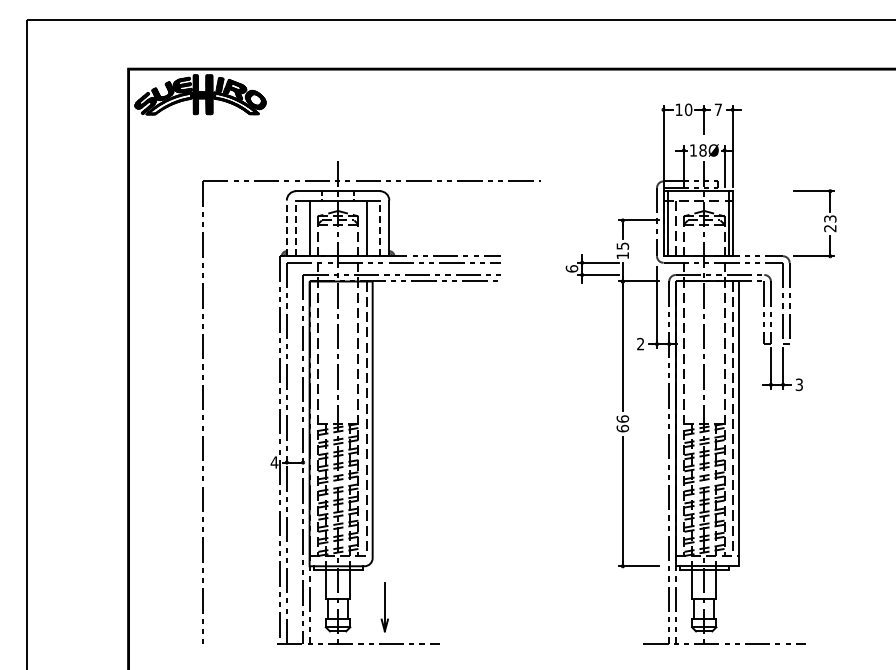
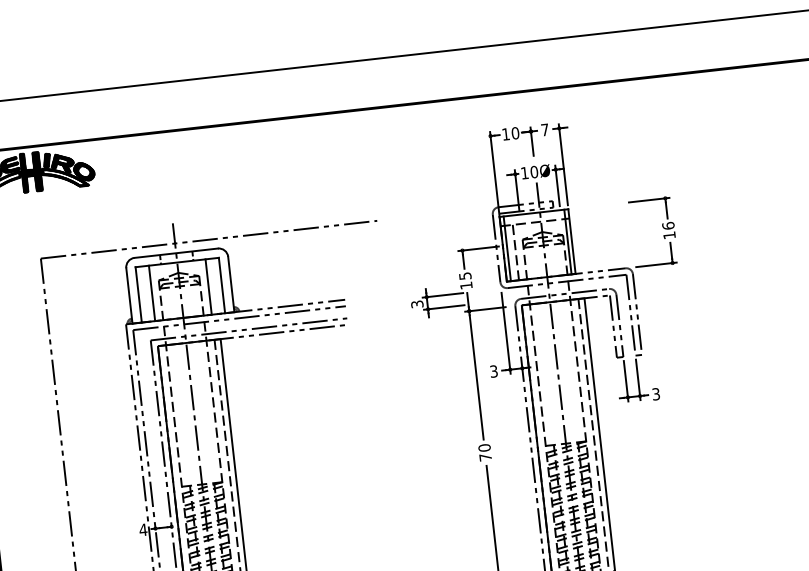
text: (702, 150) -> (533, 172), 18Ø -> 10Ø
text: (830, 223) -> (669, 230), 23 -> 16
line: (286, 228) -> (129, 296), dashed -> solid
line: (296, 228) -> (139, 294), dashed -> solid
line: (379, 228) -> (221, 285), dashed -> solid
text: (571, 268) -> (416, 304), 6 -> 3
text: (640, 344) -> (493, 371), 2 -> 3
text: (622, 423) -> (484, 452), 66 -> 70

